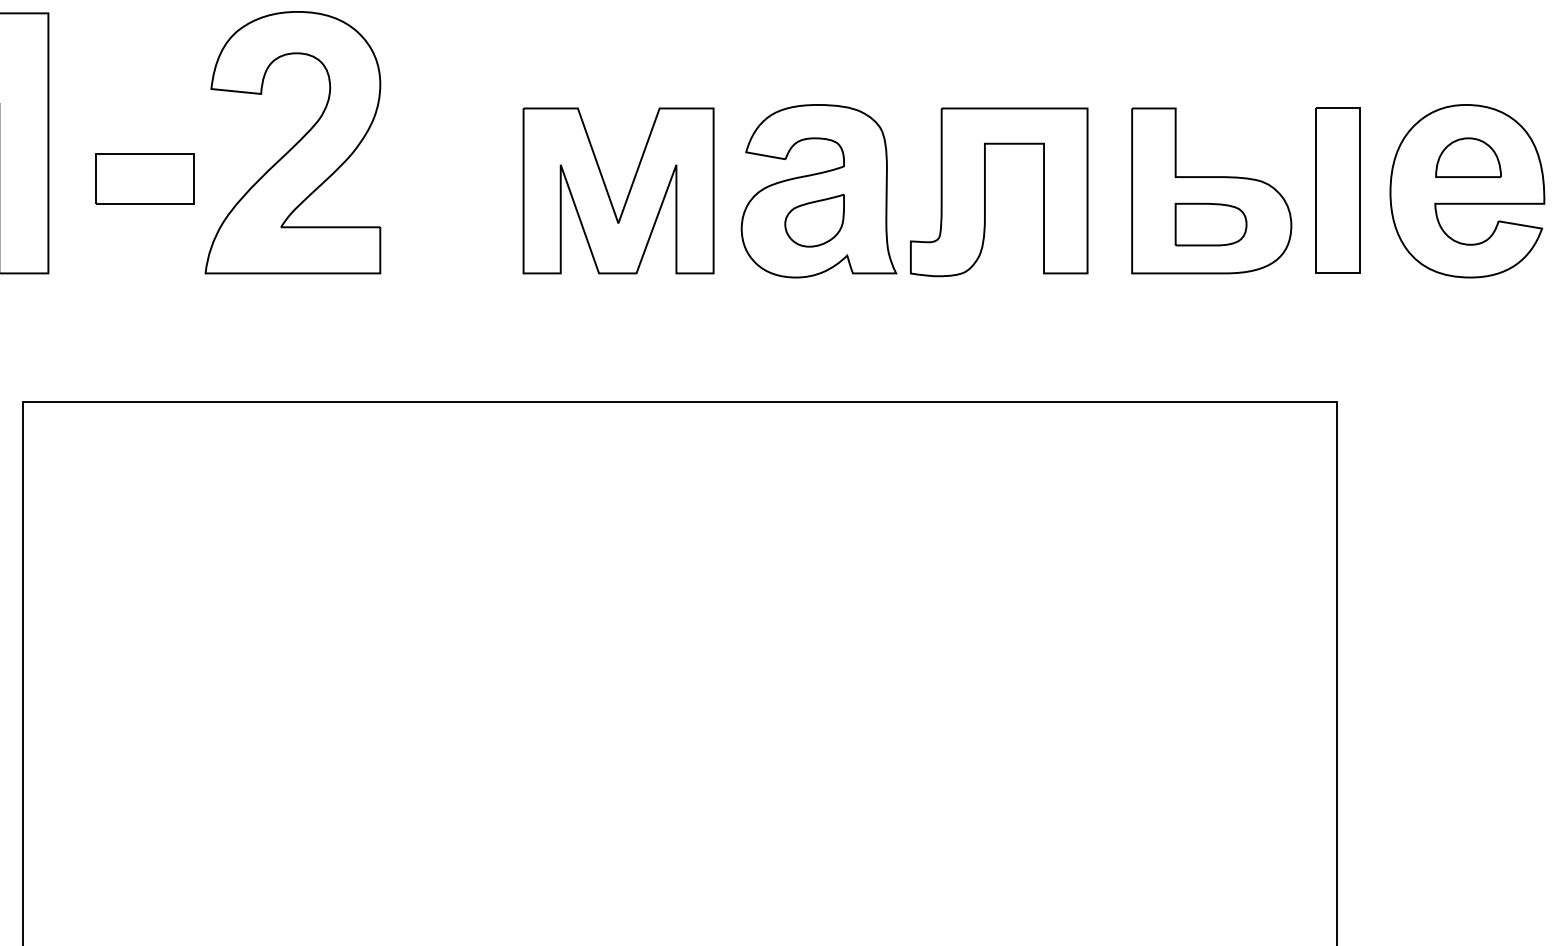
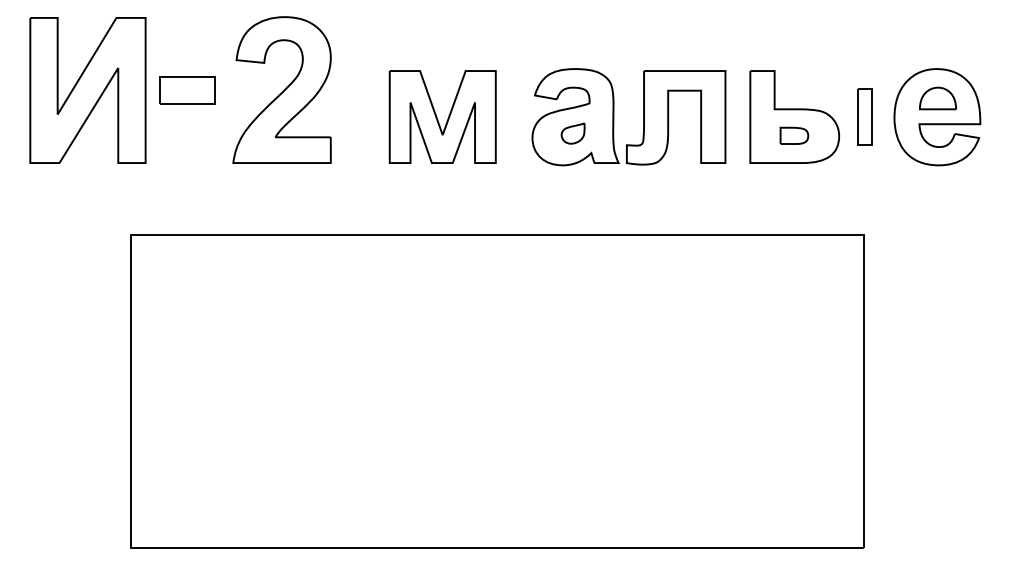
part: (144, 179) -> (187, 90), moved
part: (618, 189) -> (442, 116), moved
part: (1336, 189) -> (864, 116), size x0.6
part: (813, 220) -> (572, 133), size x0.7
part: (1211, 224) -> (794, 135), size x0.7

